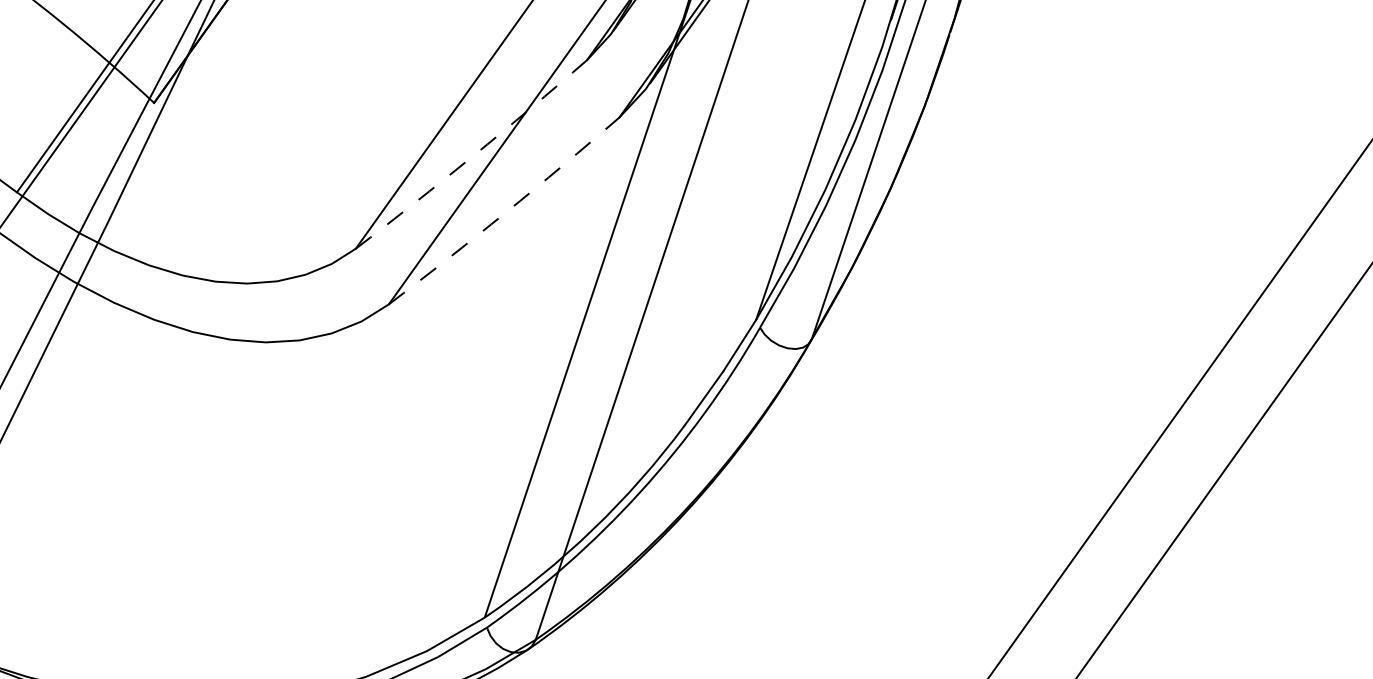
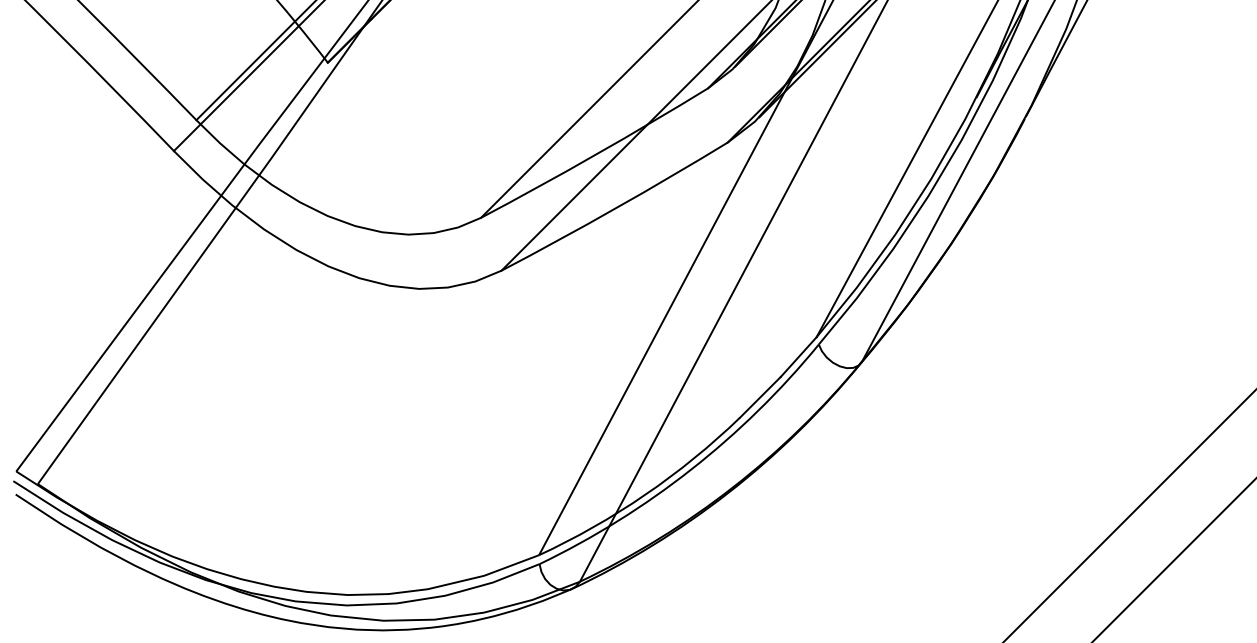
arc: (472, 155) -> (595, 154), dashed -> solid
arc: (505, 212) -> (615, 208), dashed -> solid

